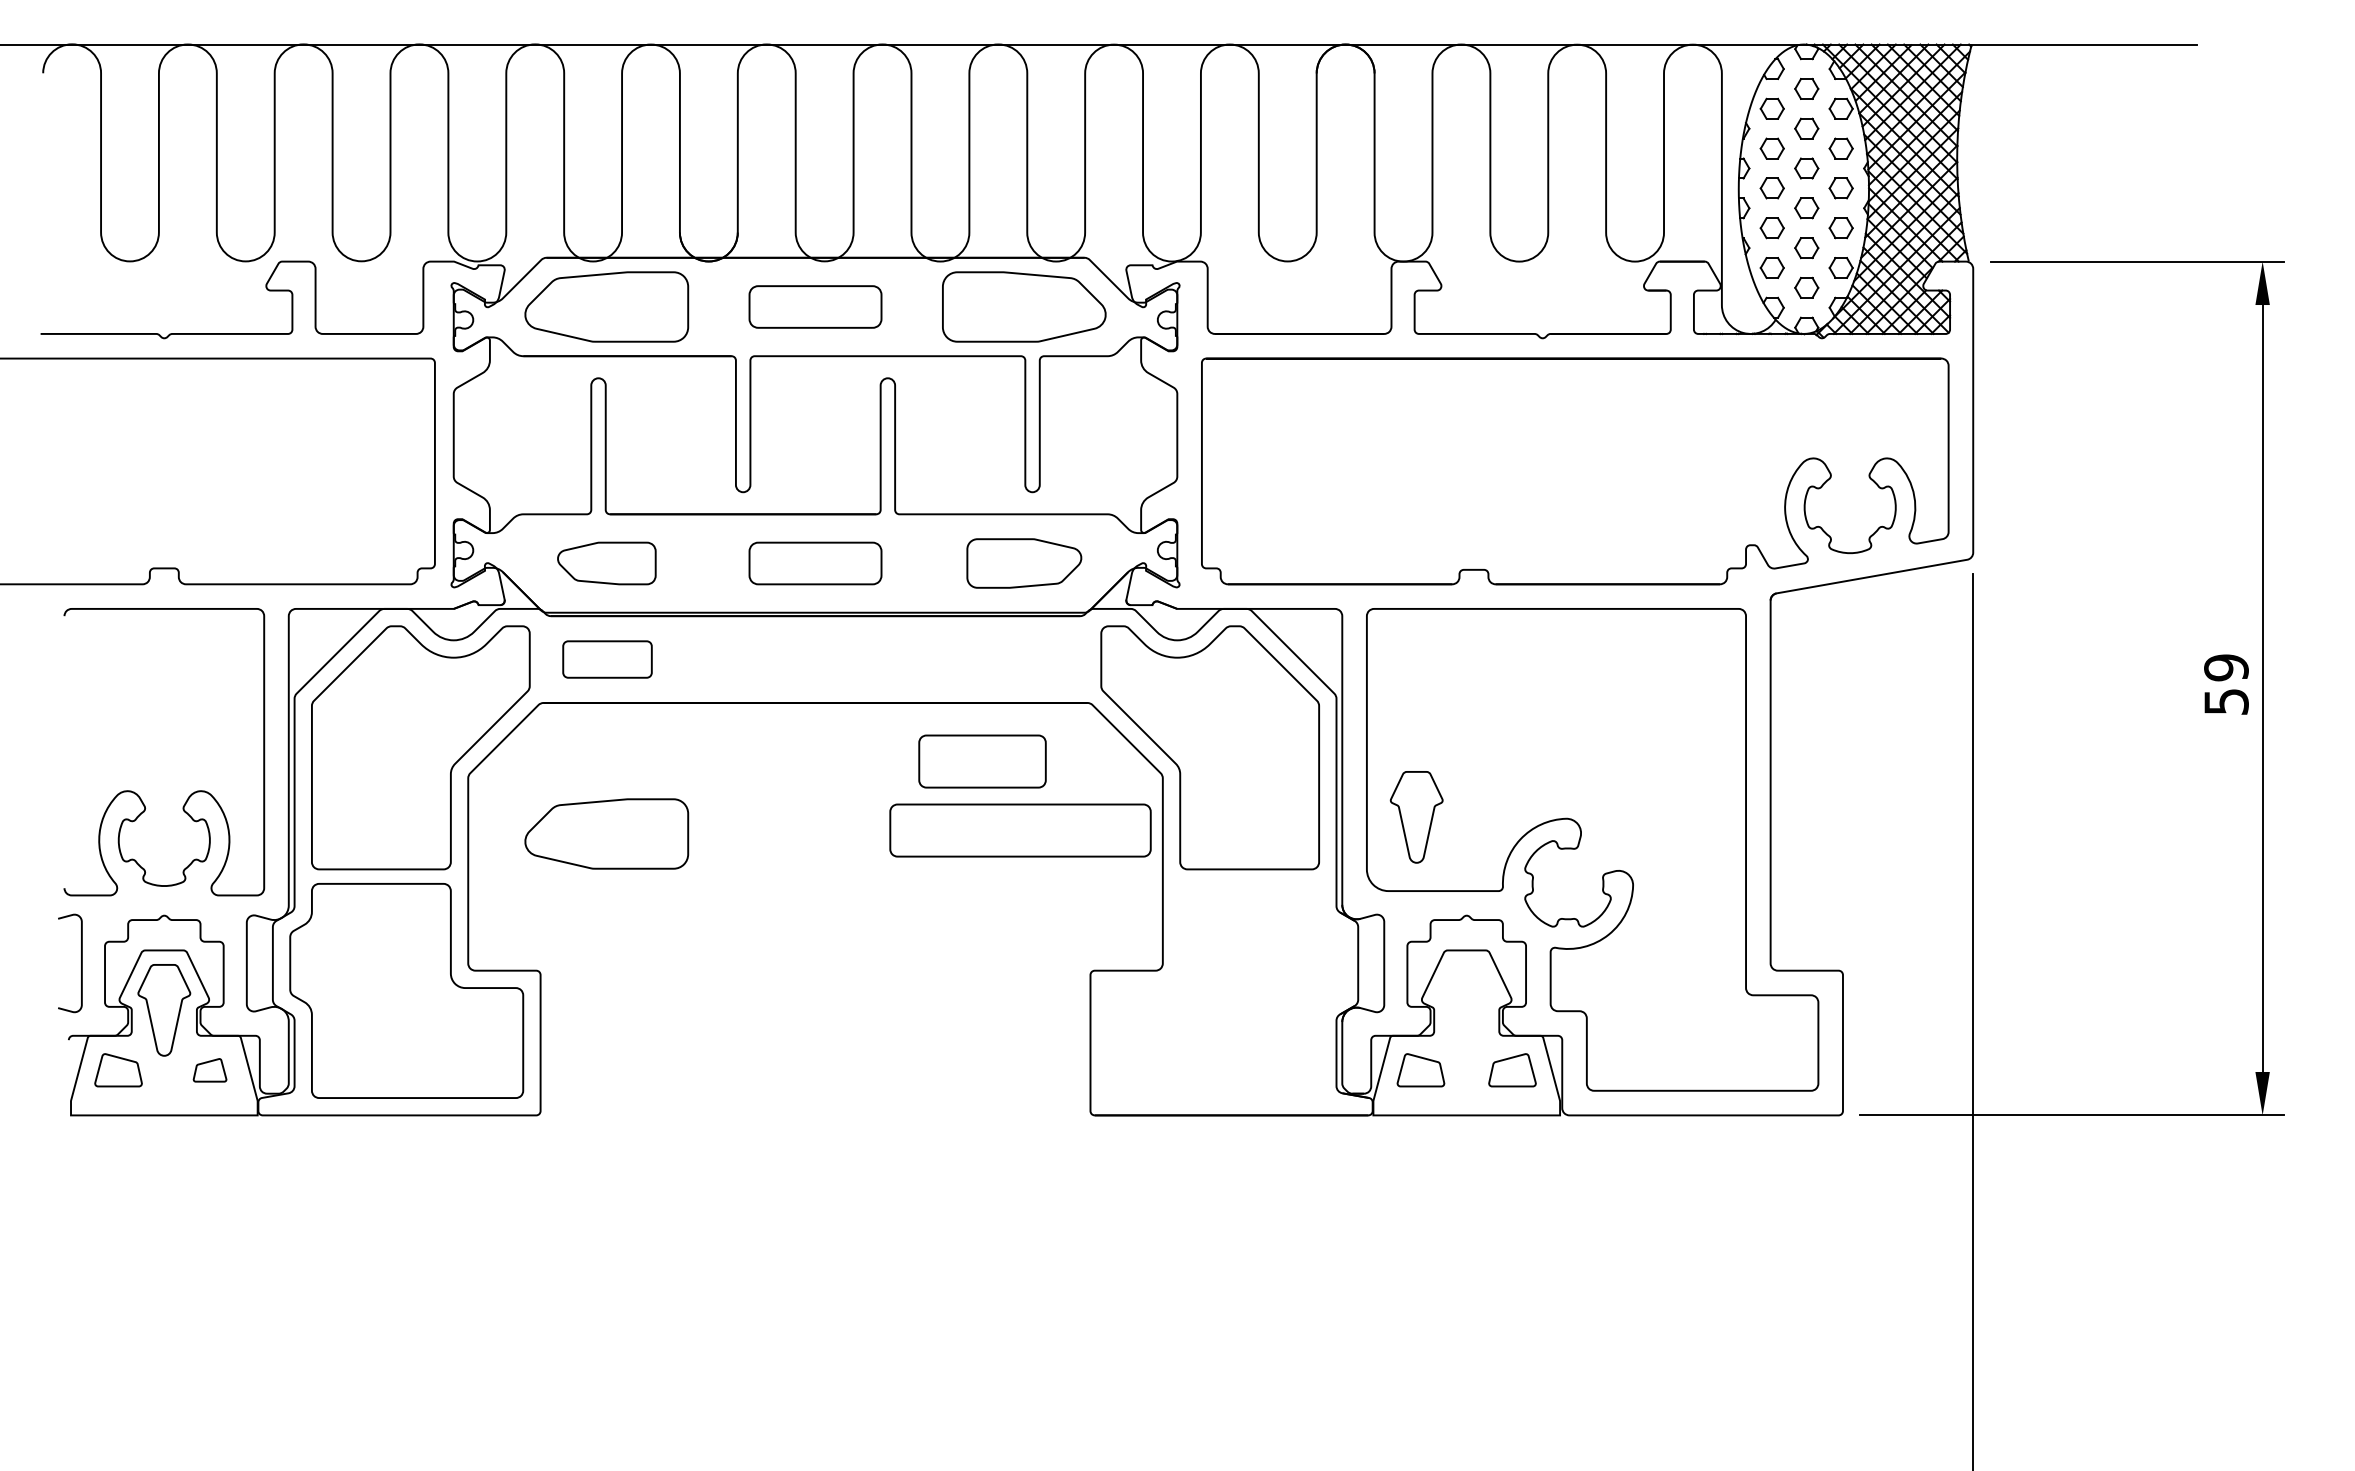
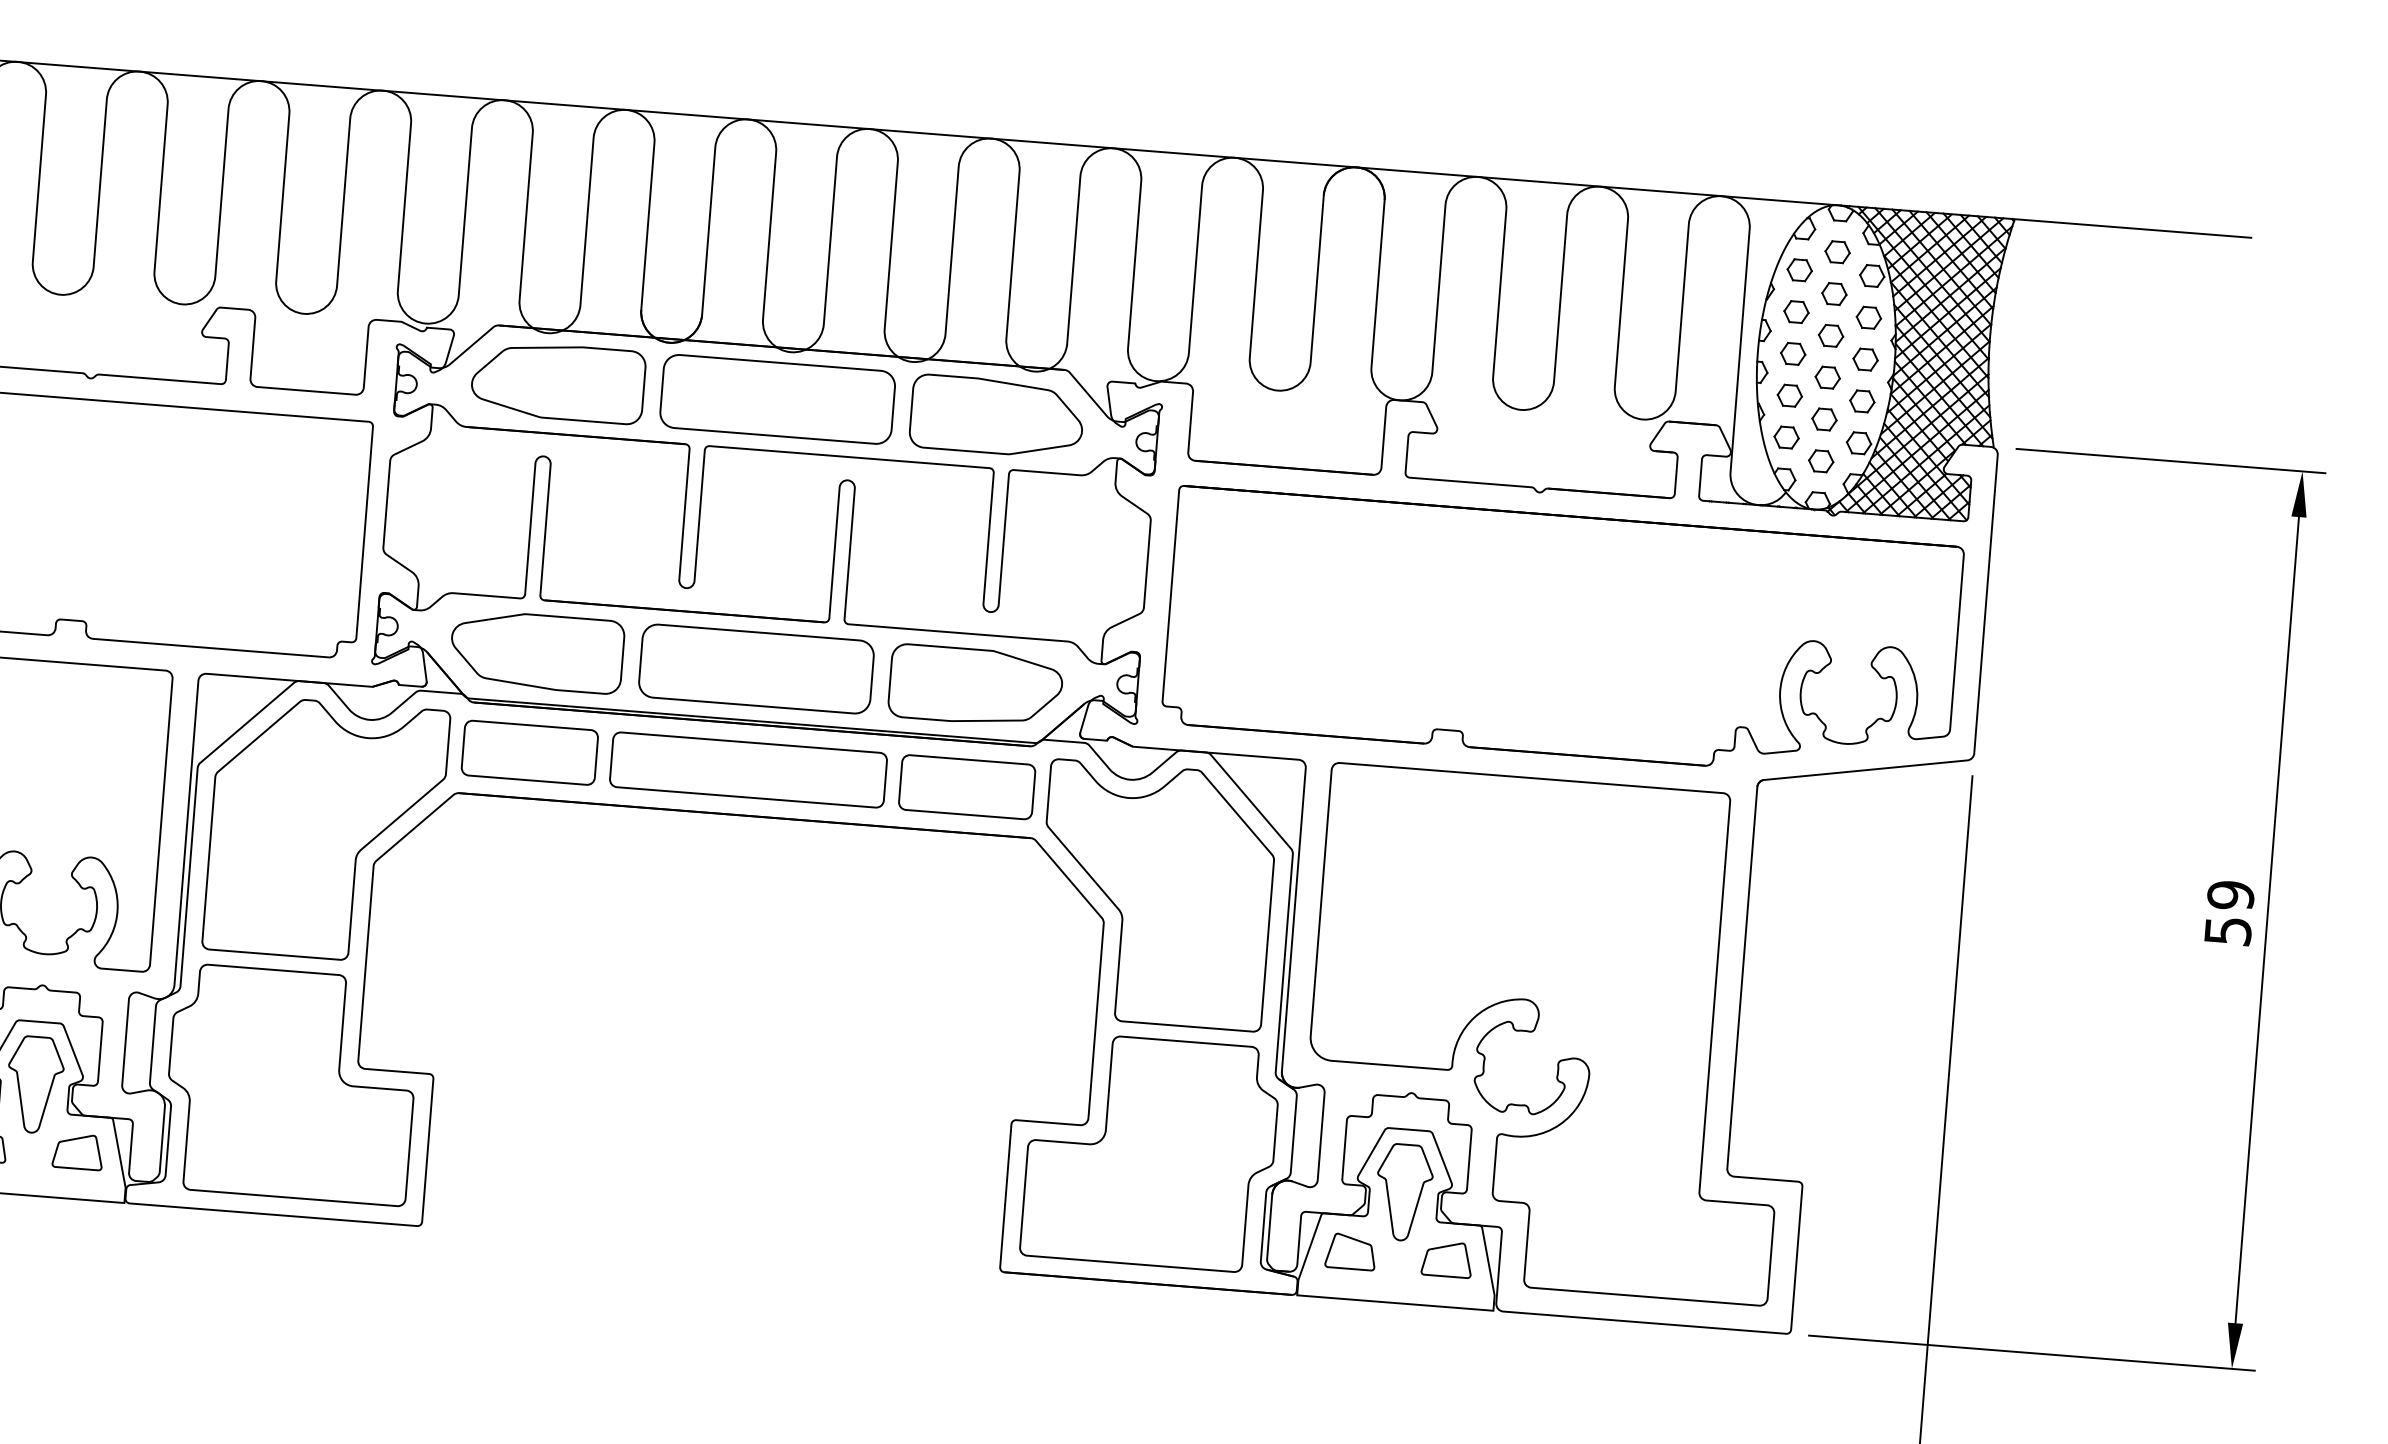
part: (815, 306) -> (777, 398), size x1.67
part: (606, 563) -> (536, 651), size x1.67
part: (815, 563) -> (756, 669), size x1.67
part: (1024, 563) -> (976, 686), size x1.43
part: (607, 659) -> (529, 752), size x1.43
part: (982, 761) -> (967, 787), moved
part: (1416, 817) -> (1403, 1192), moved
part: (1020, 830) -> (748, 769), moved
part: (606, 833) -> (514, 935), removed
part: (1224, 990) -> (1151, 1151), added
part: (209, 1070) -> (77, 1151), size x1.43

